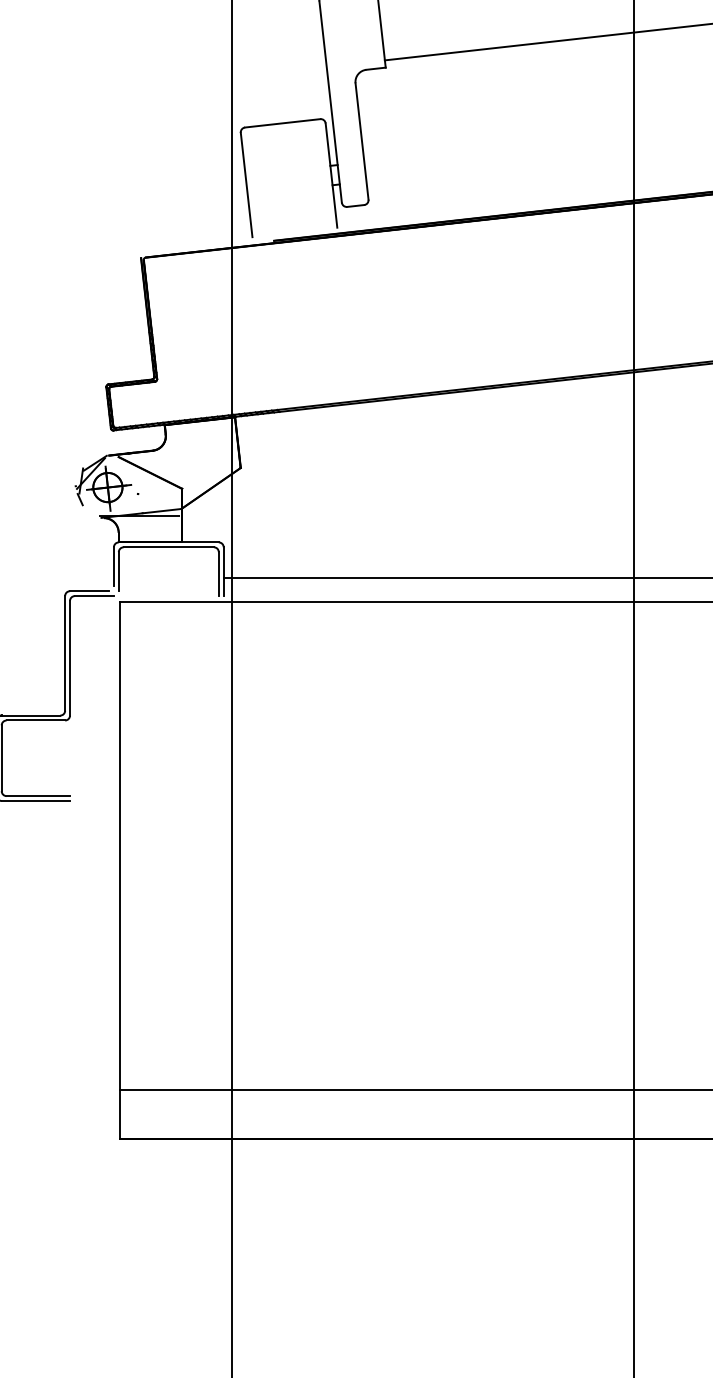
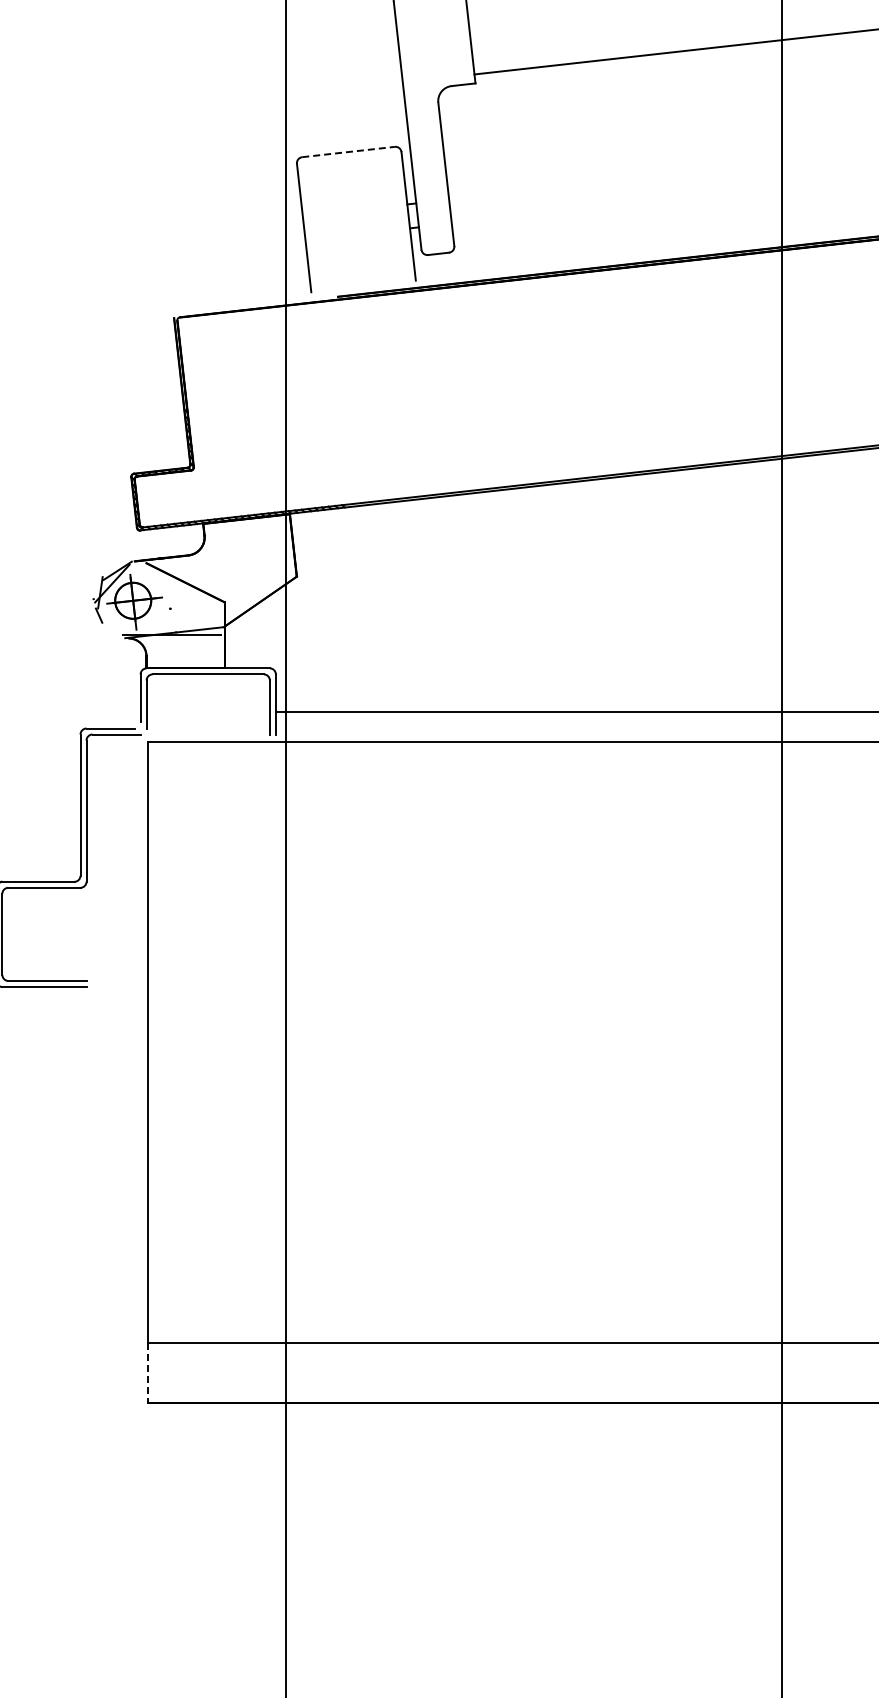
line: (282, 123) -> (348, 152), solid -> dashed
line: (120, 1114) -> (148, 1373), solid -> dashed

